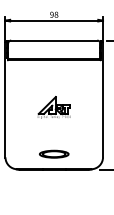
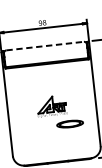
line: (54, 40) -> (45, 46), solid -> dashed
part: (54, 153) -> (70, 123), moved

